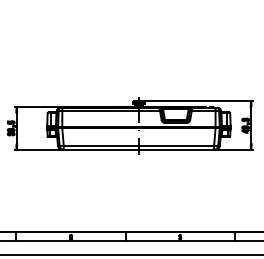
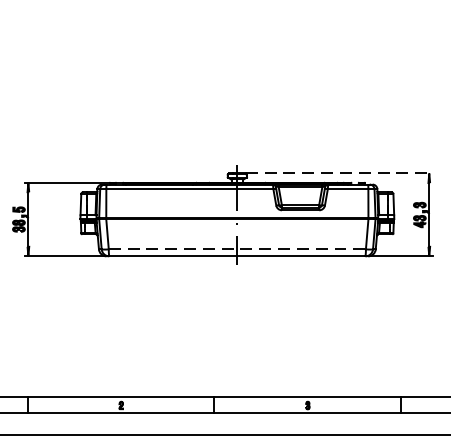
line: (198, 101) -> (339, 173), solid -> dashed
line: (139, 145) -> (238, 248), solid -> dashed

